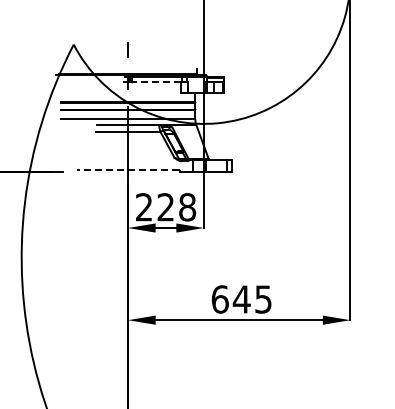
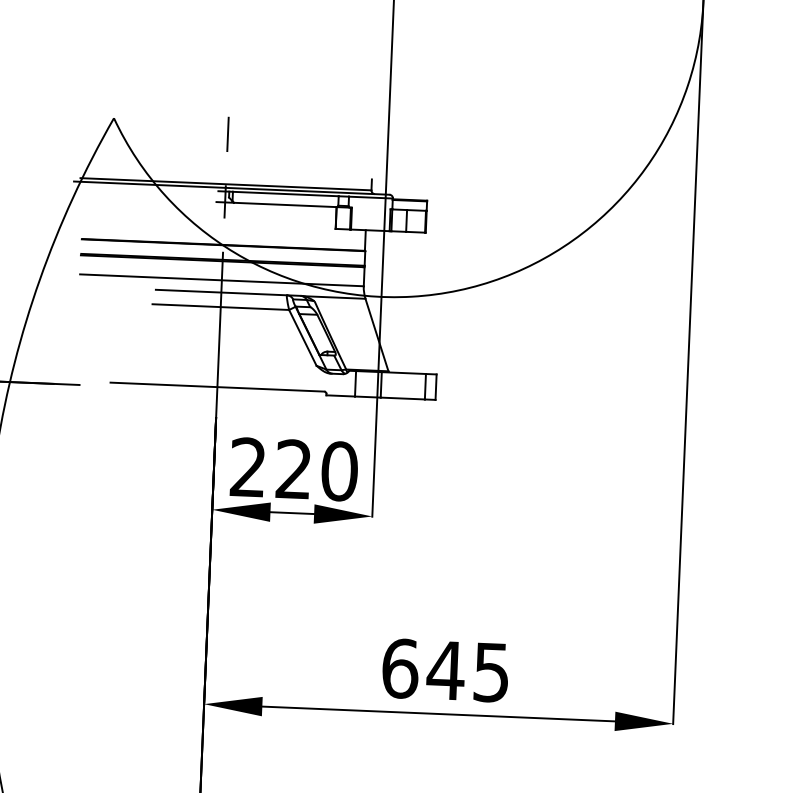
line: (156, 82) -> (285, 205), dashed -> solid
line: (128, 169) -> (218, 386), dashed -> solid
text: (187, 207) -> (339, 471), 228 -> 220

